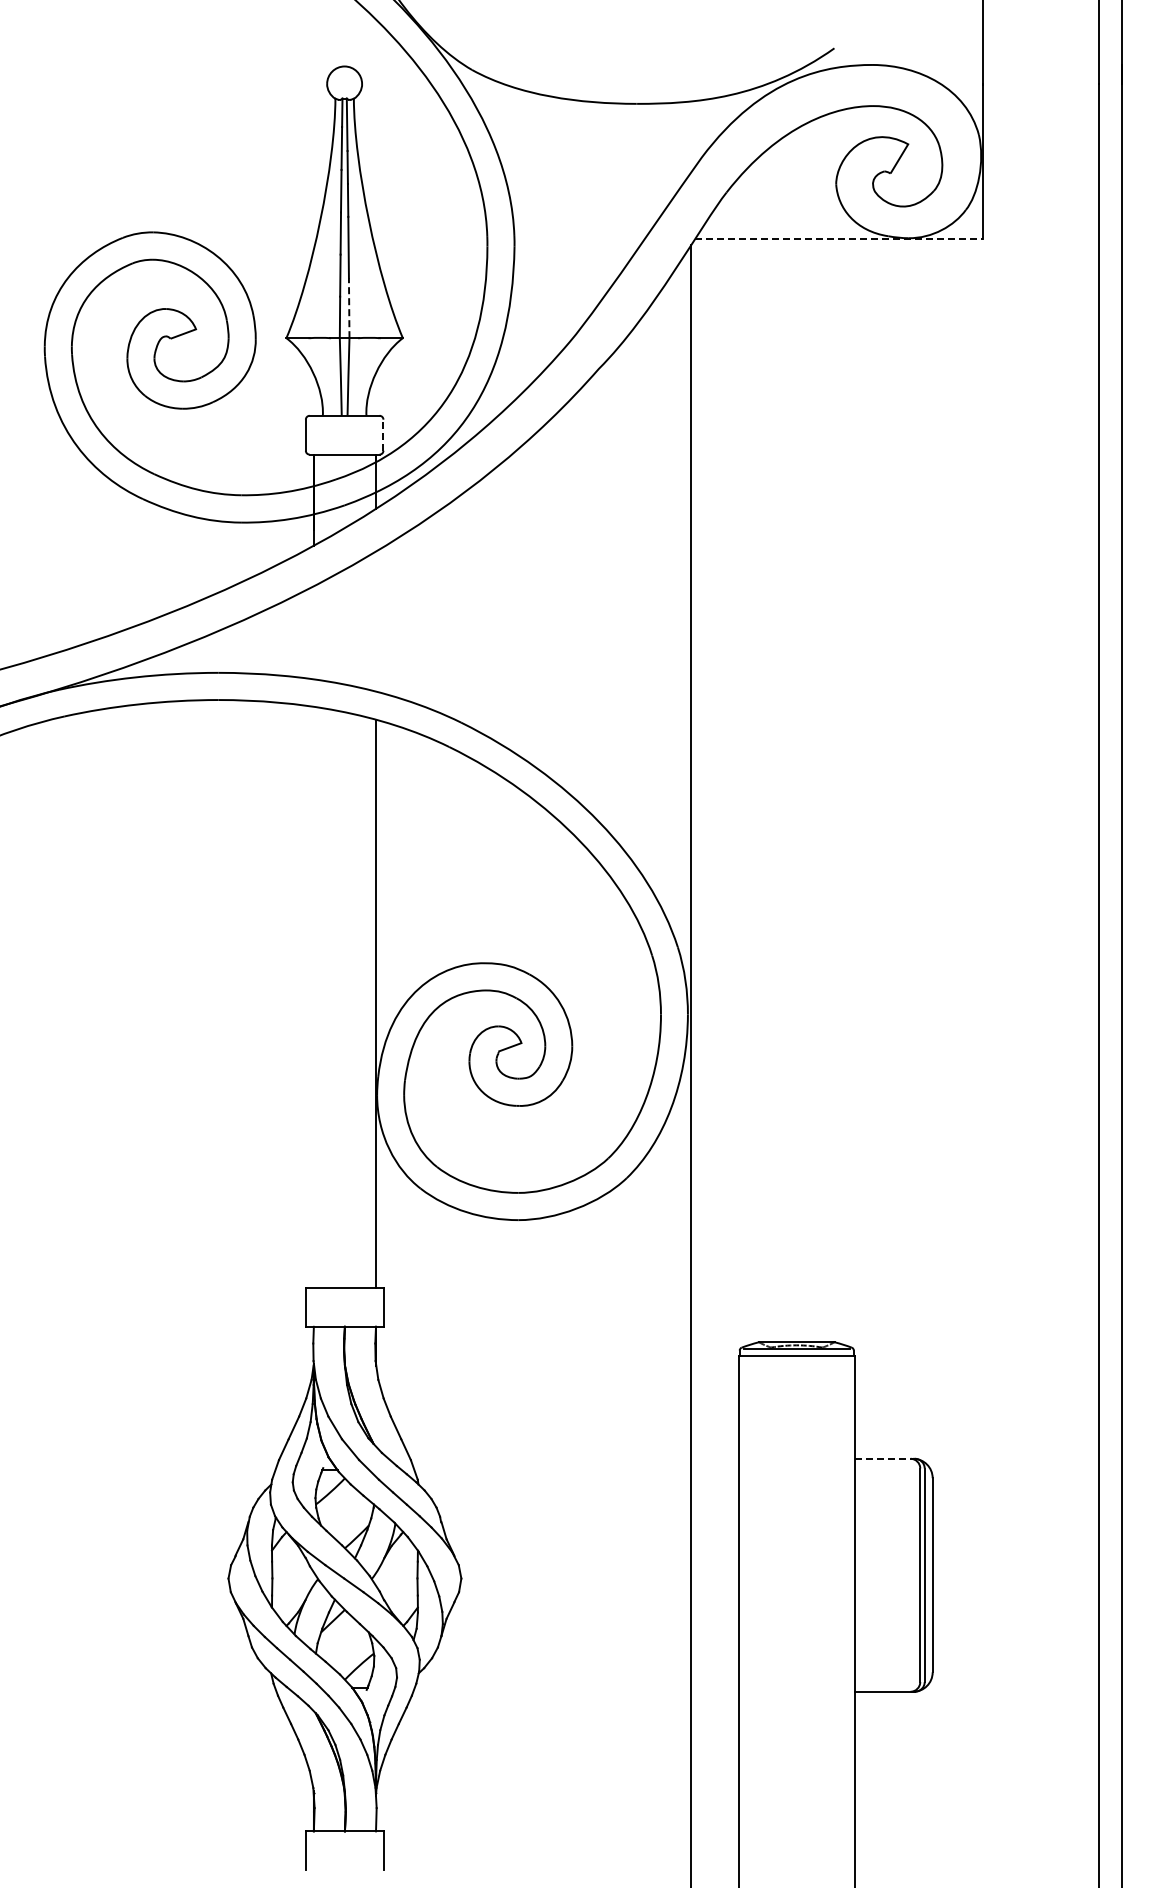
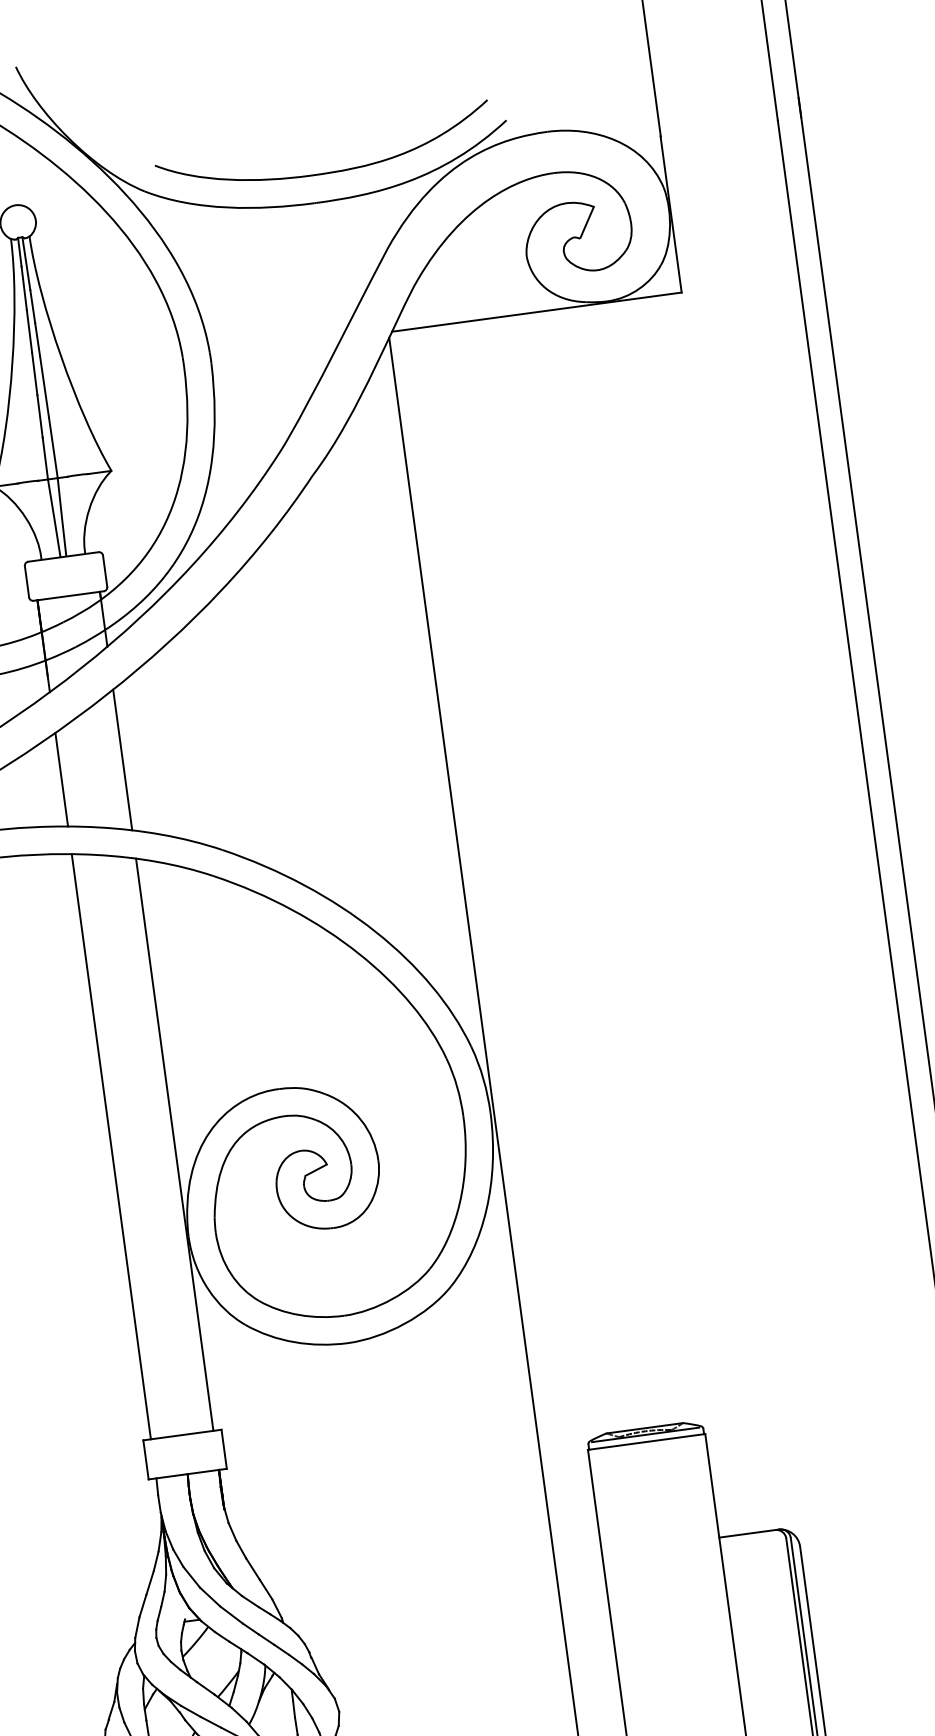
part: (651, 75) -> (326, 172), added
line: (838, 239) -> (536, 312), dashed -> solid
line: (349, 308) -> (53, 448), dashed -> solid
line: (383, 435) -> (105, 571), dashed -> solid
line: (375, 621) -> (122, 759), added
line: (313, 632) -> (61, 779), added
line: (313, 996) -> (111, 1145), added
line: (885, 1458) -> (749, 1533), dashed -> solid

